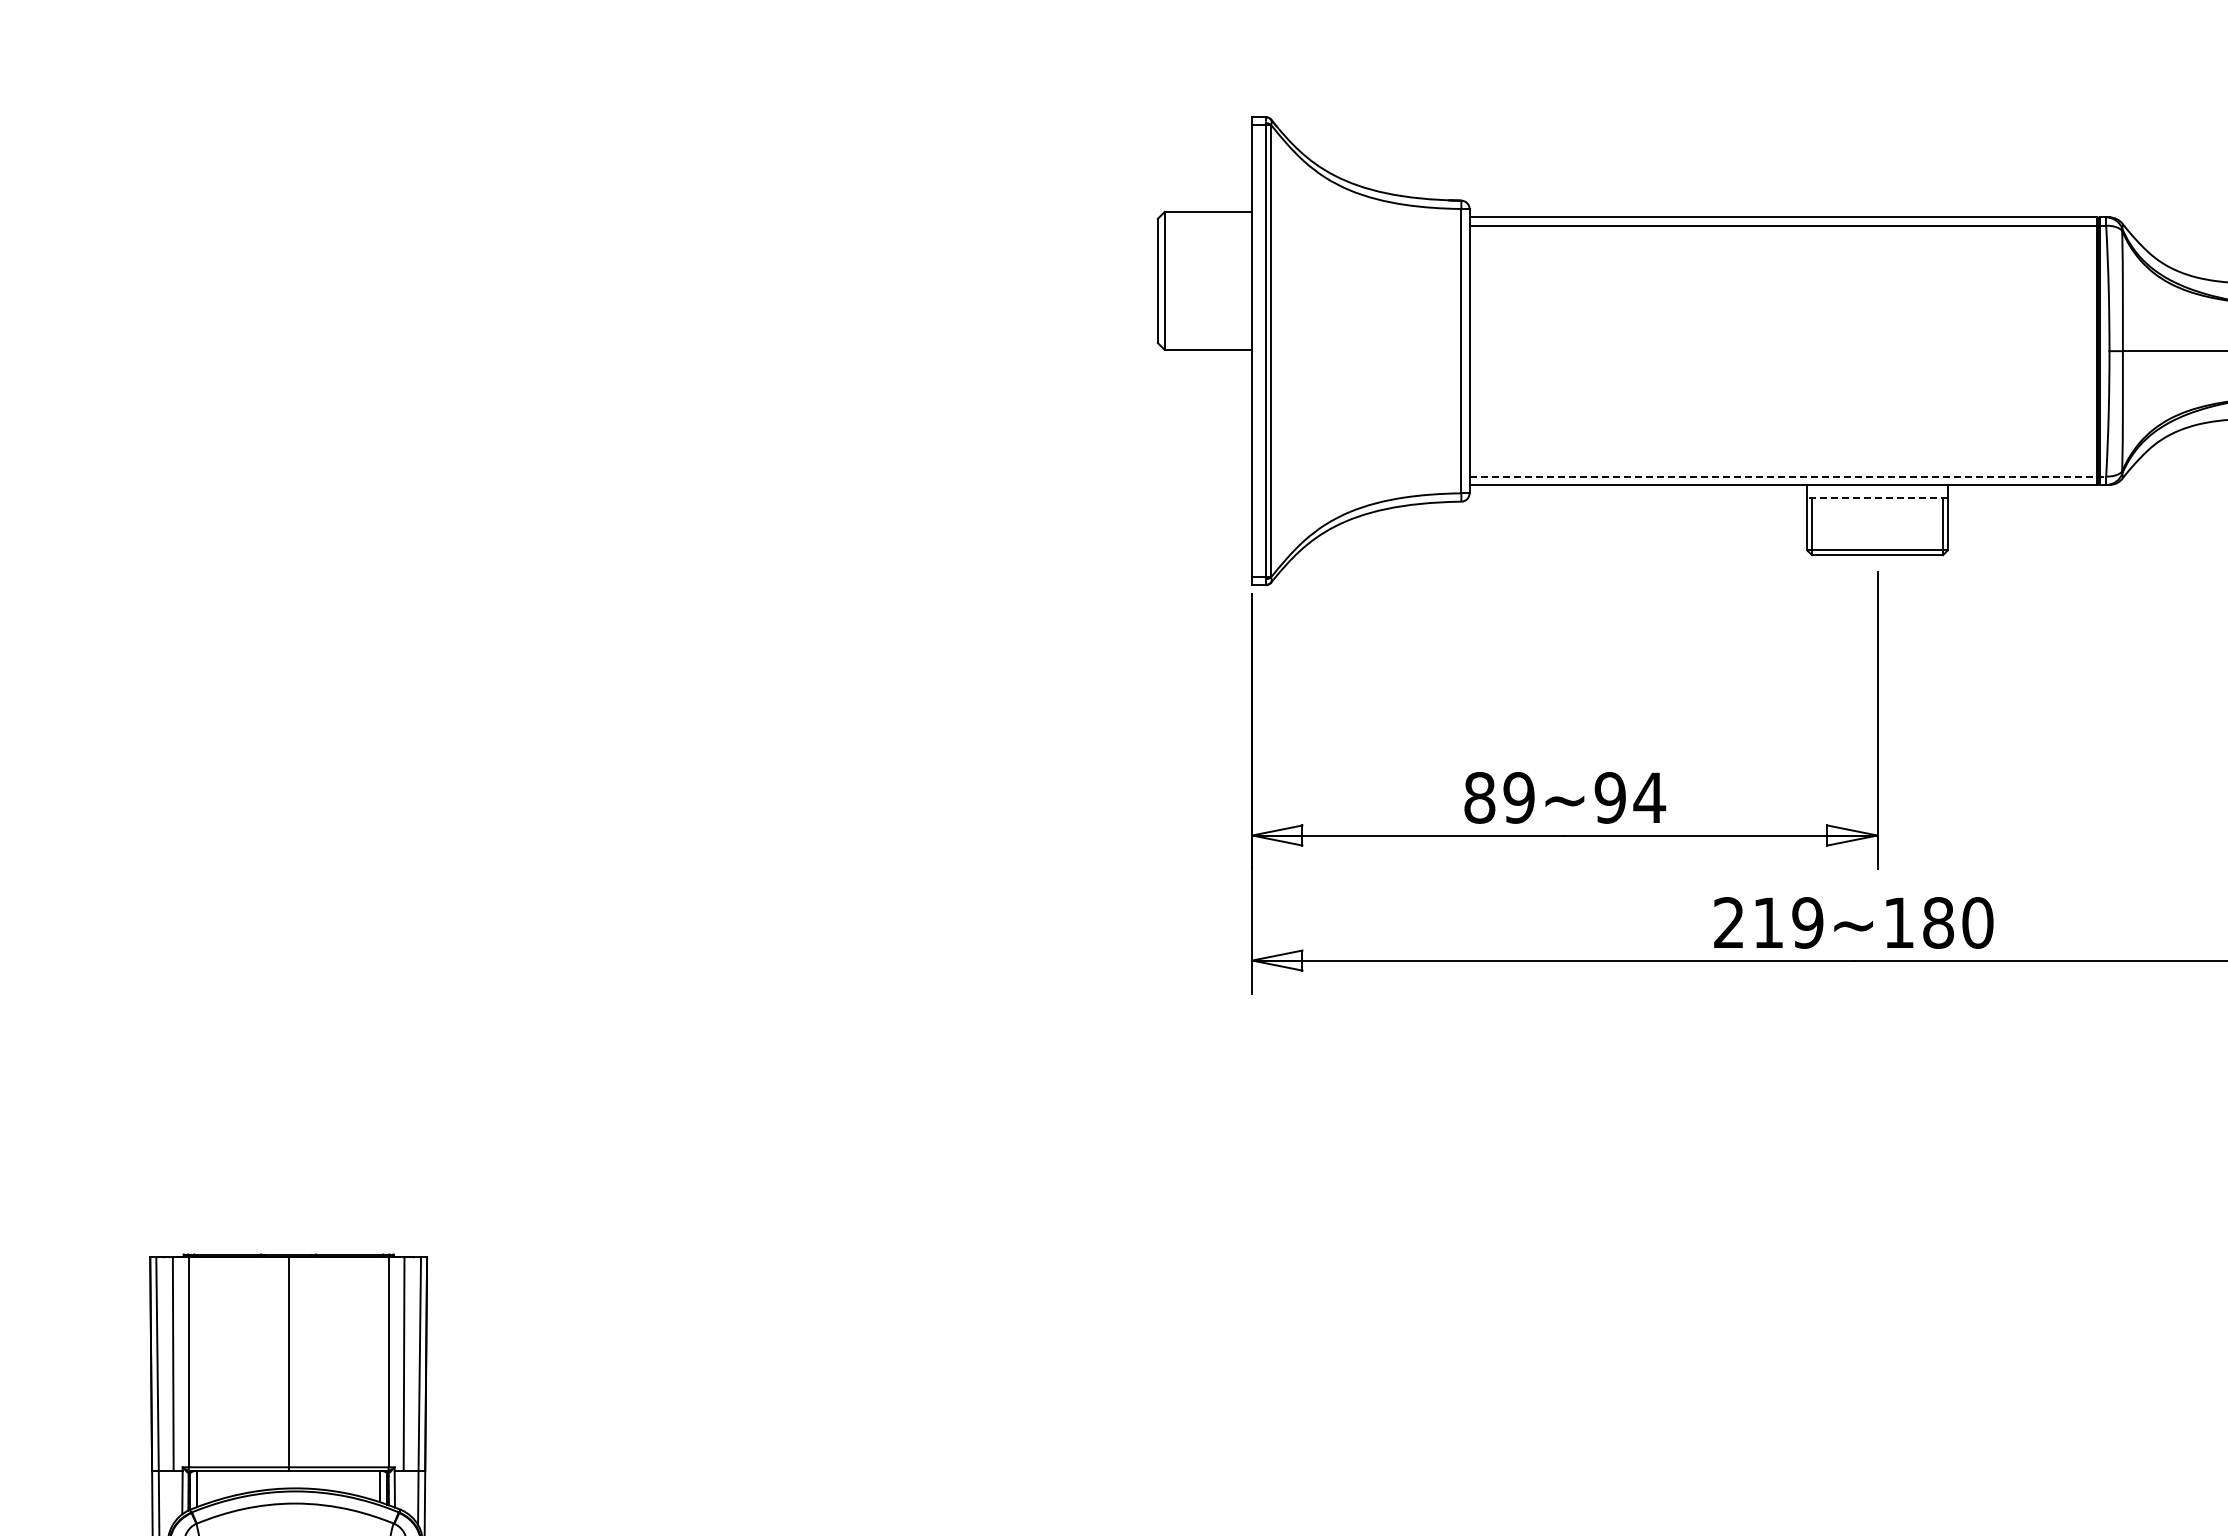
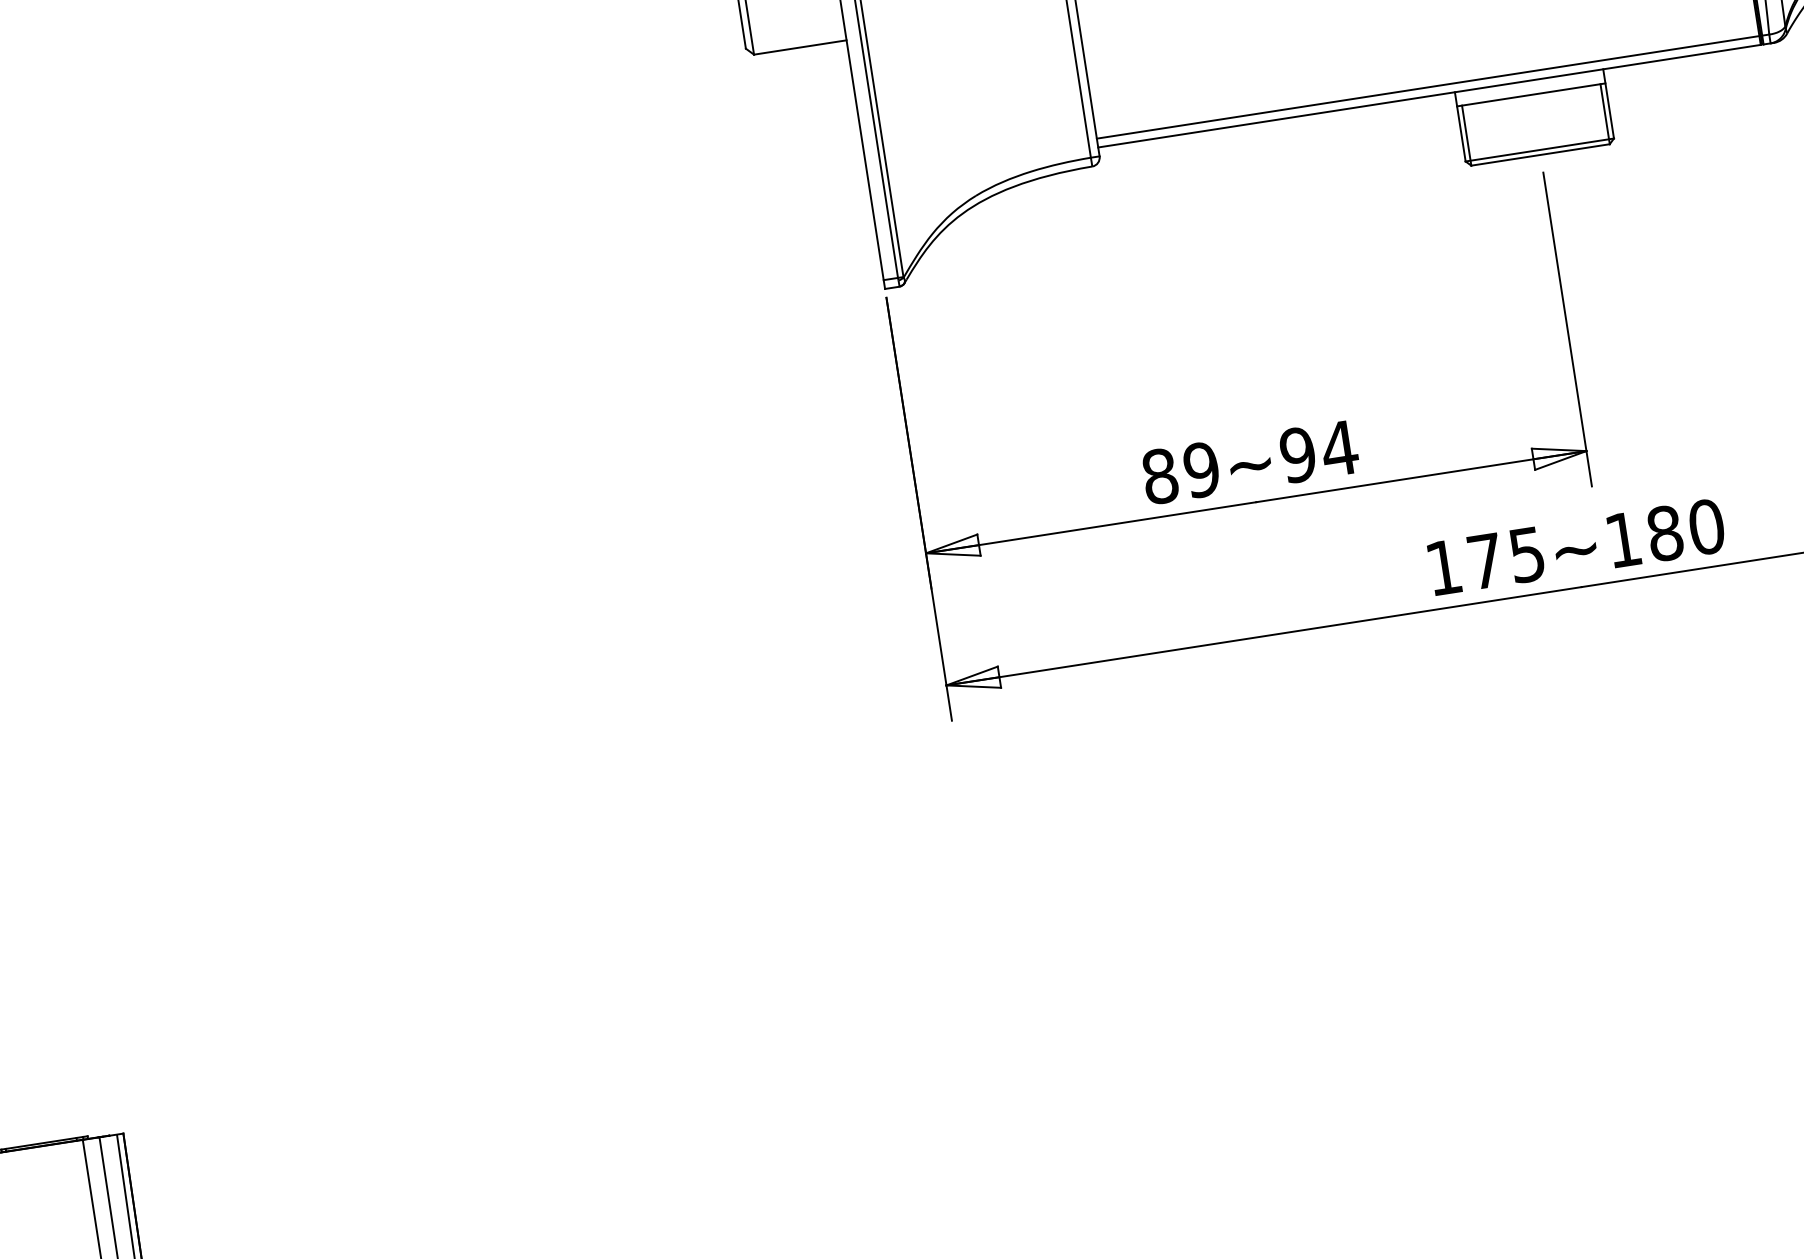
line: (1788, 476) -> (1433, 86), dashed -> solid
line: (1877, 498) -> (1531, 95), dashed -> solid
text: (1768, 922) -> (1485, 560), 219~180 -> 175~180

